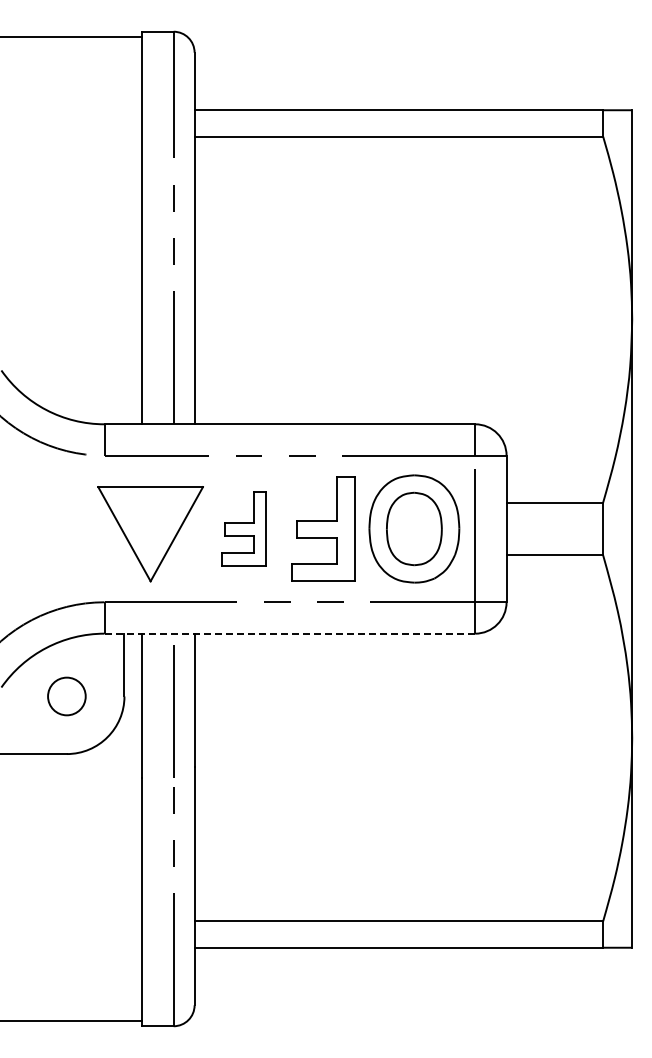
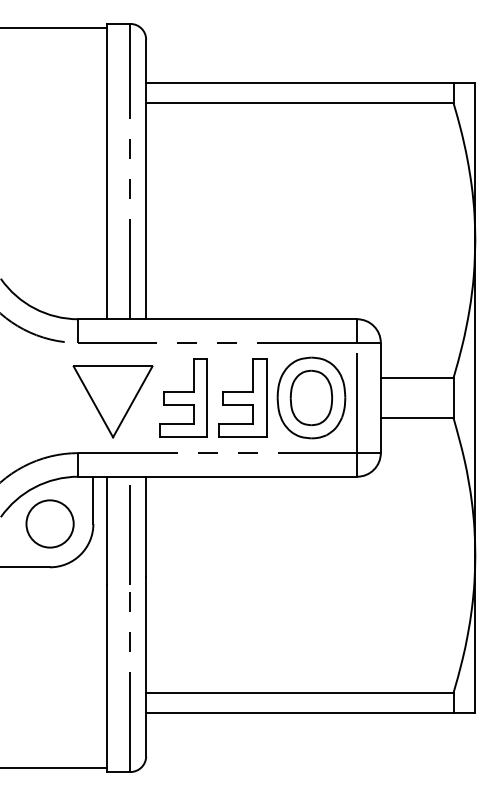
part: (243, 528) -> (182, 397), size x1.43
line: (289, 633) -> (217, 476), dashed -> solid
circle: (66, 696) -> (49, 523), size x1.67

